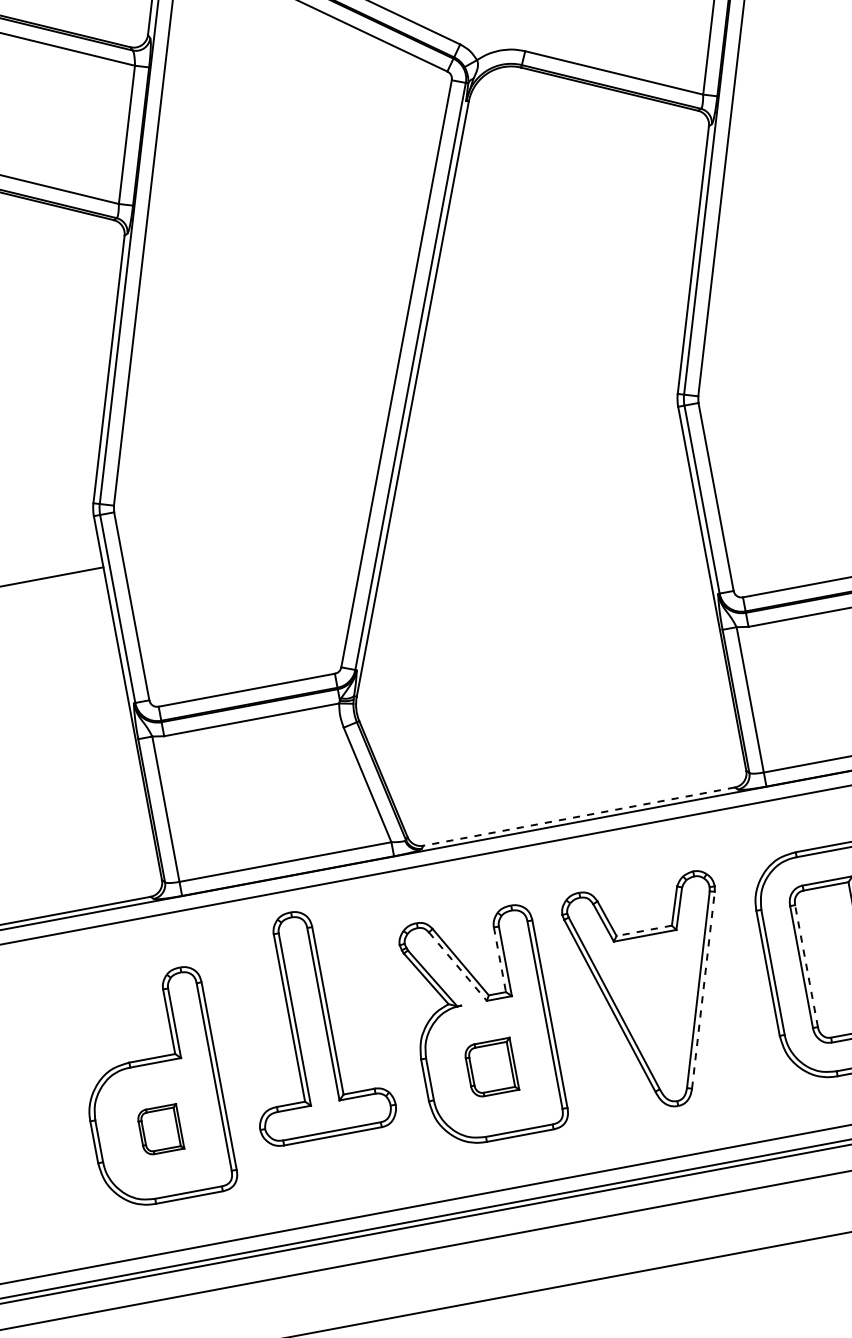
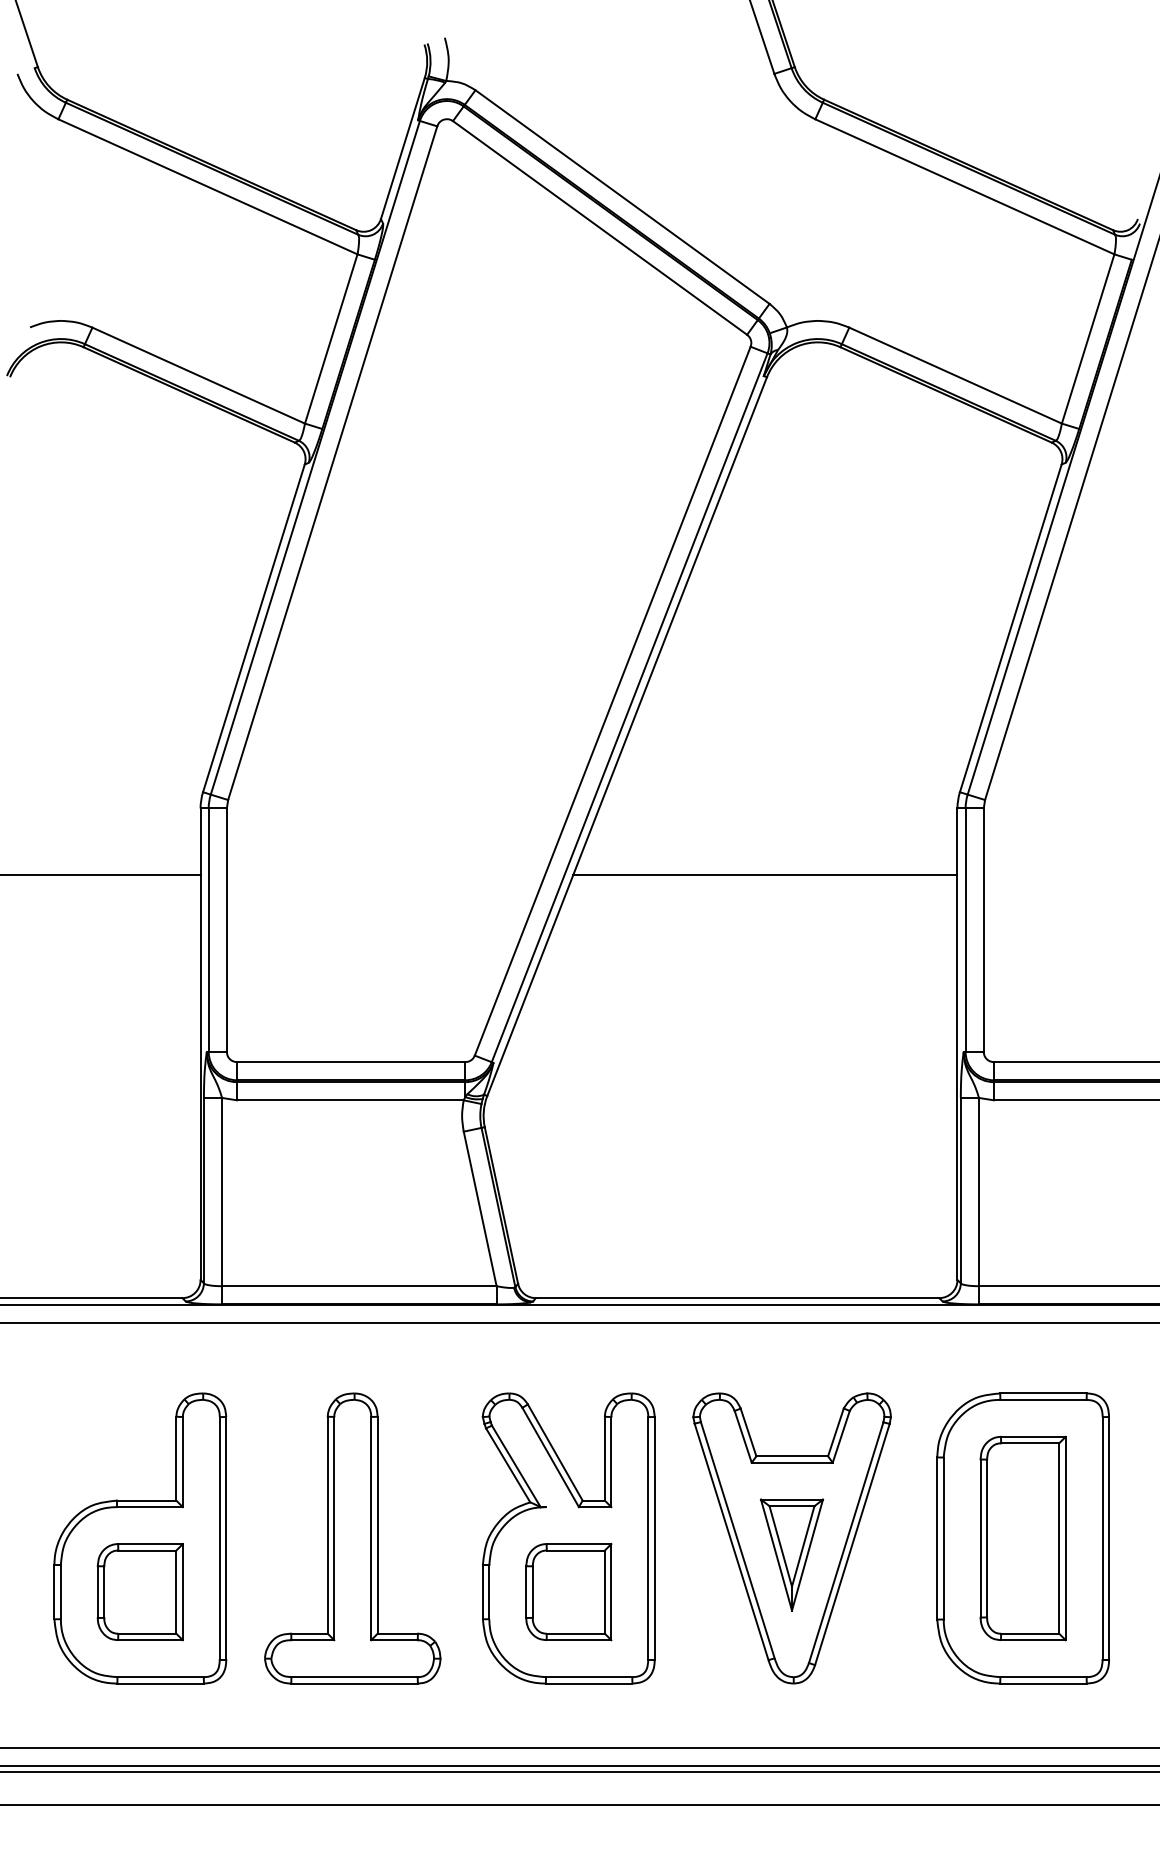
line: (539, 485) -> (765, 874), added
line: (579, 816) -> (737, 1298), dashed -> solid
line: (644, 930) -> (792, 1456), dashed -> solid
line: (499, 959) -> (604, 1458), dashed -> solid
line: (457, 966) -> (550, 1457), dashed -> solid
line: (806, 966) -> (987, 1538), dashed -> solid
line: (703, 990) -> (852, 1544), dashed -> solid
part: (658, 1006) -> (792, 1554), added
part: (310, 1024) -> (352, 1538), moved
part: (491, 1068) -> (568, 1592), size x1.43
part: (160, 1130) -> (139, 1592), size x1.67

